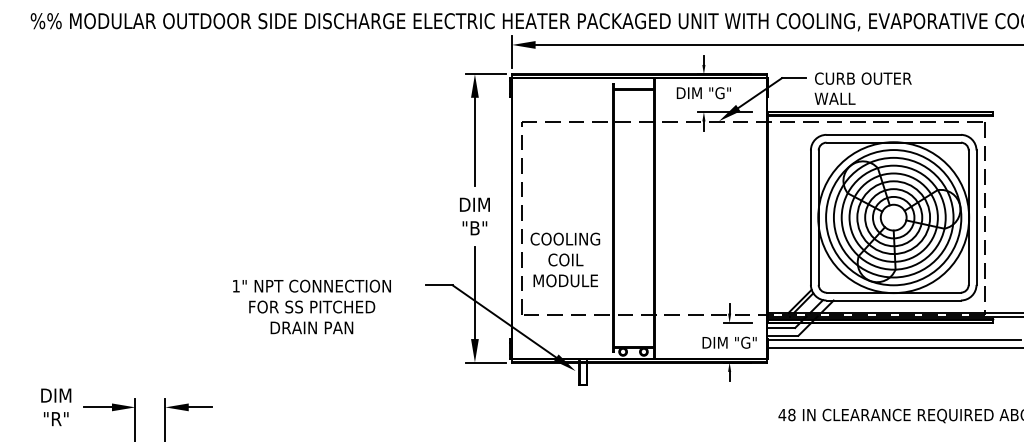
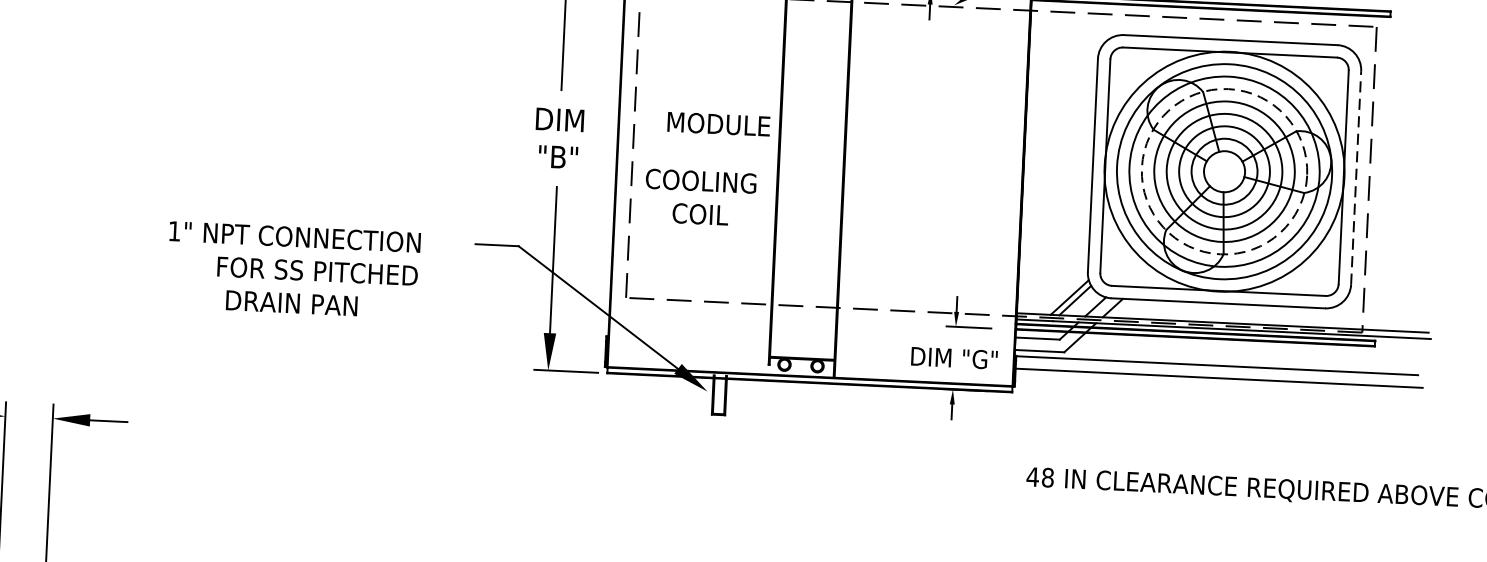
circle: (893, 217) -> (1224, 171), solid -> dashed
line: (976, 217) -> (1356, 177), solid -> dashed
text: (565, 280) -> (718, 123), moved
text: (312, 306) -> (318, 270), moved

